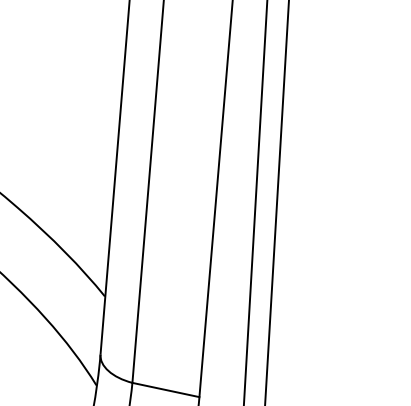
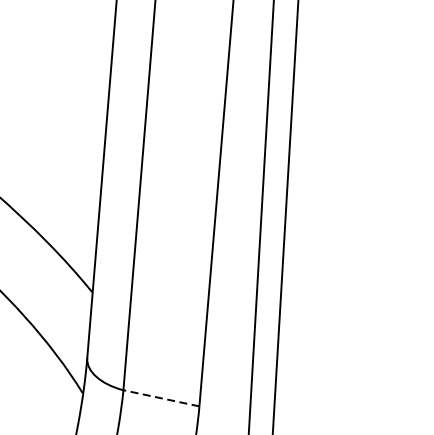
line: (165, 389) -> (160, 397), solid -> dashed

